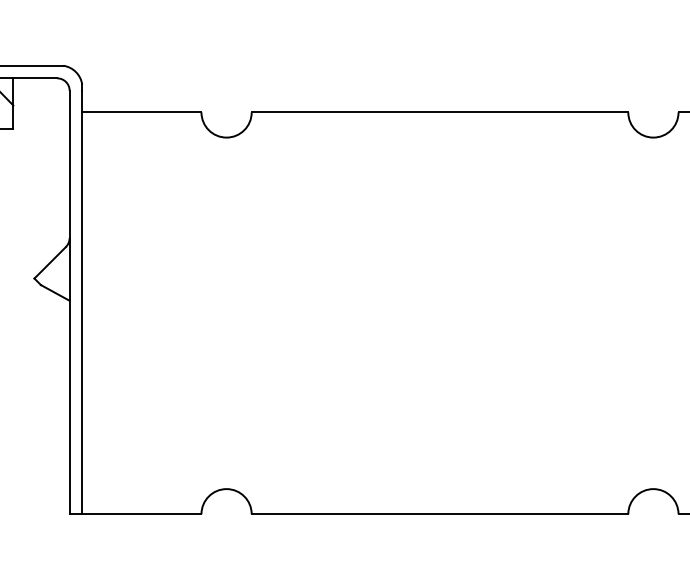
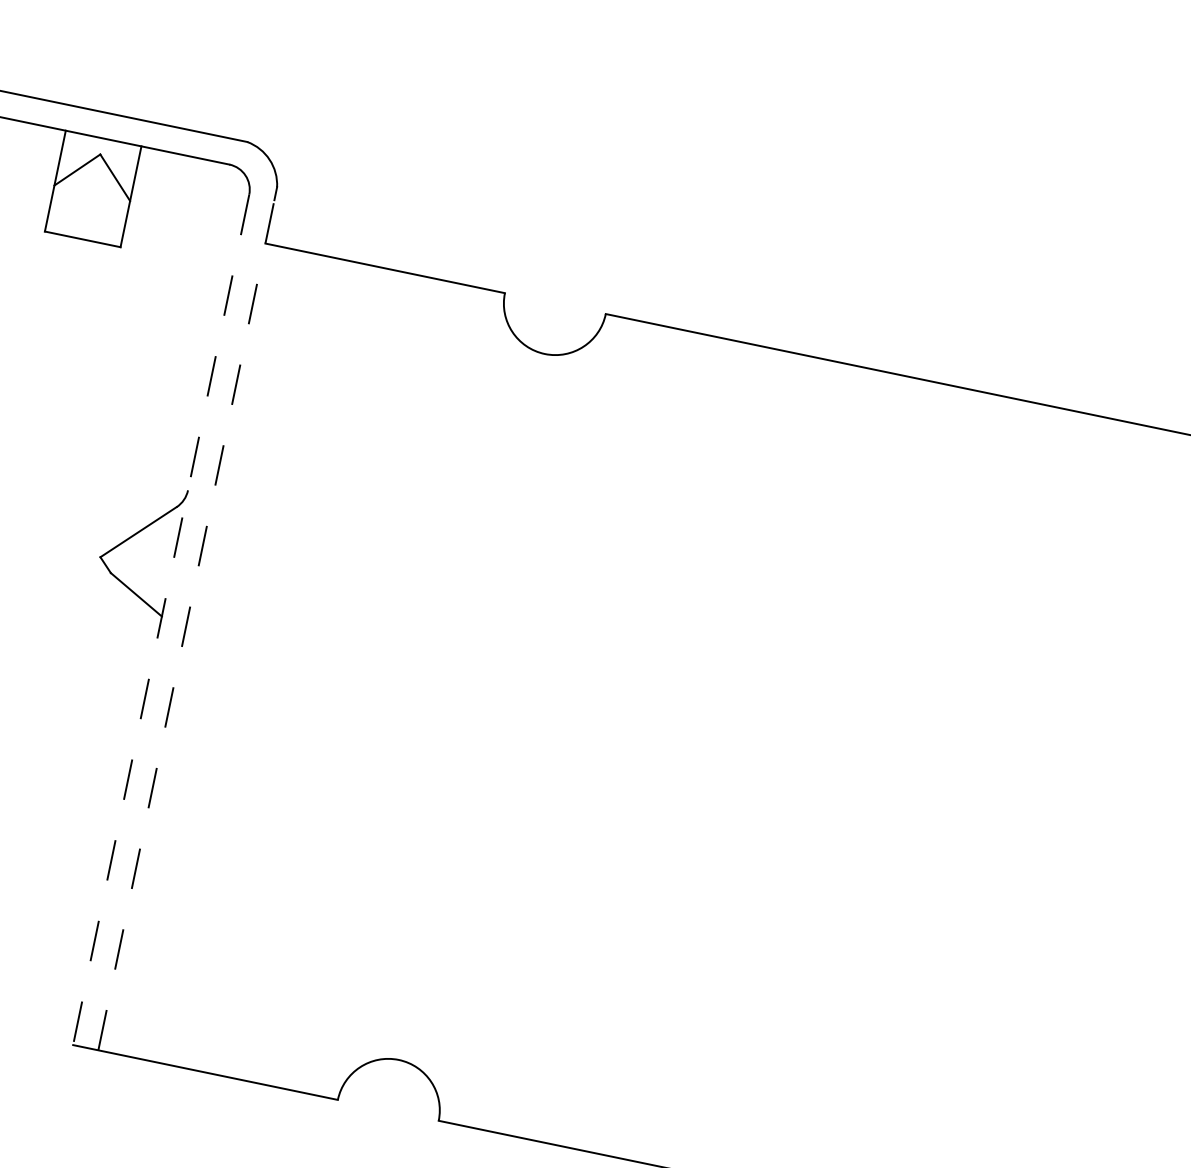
line: (69, 302) -> (160, 619), solid -> dashed
line: (82, 302) -> (186, 625), solid -> dashed

